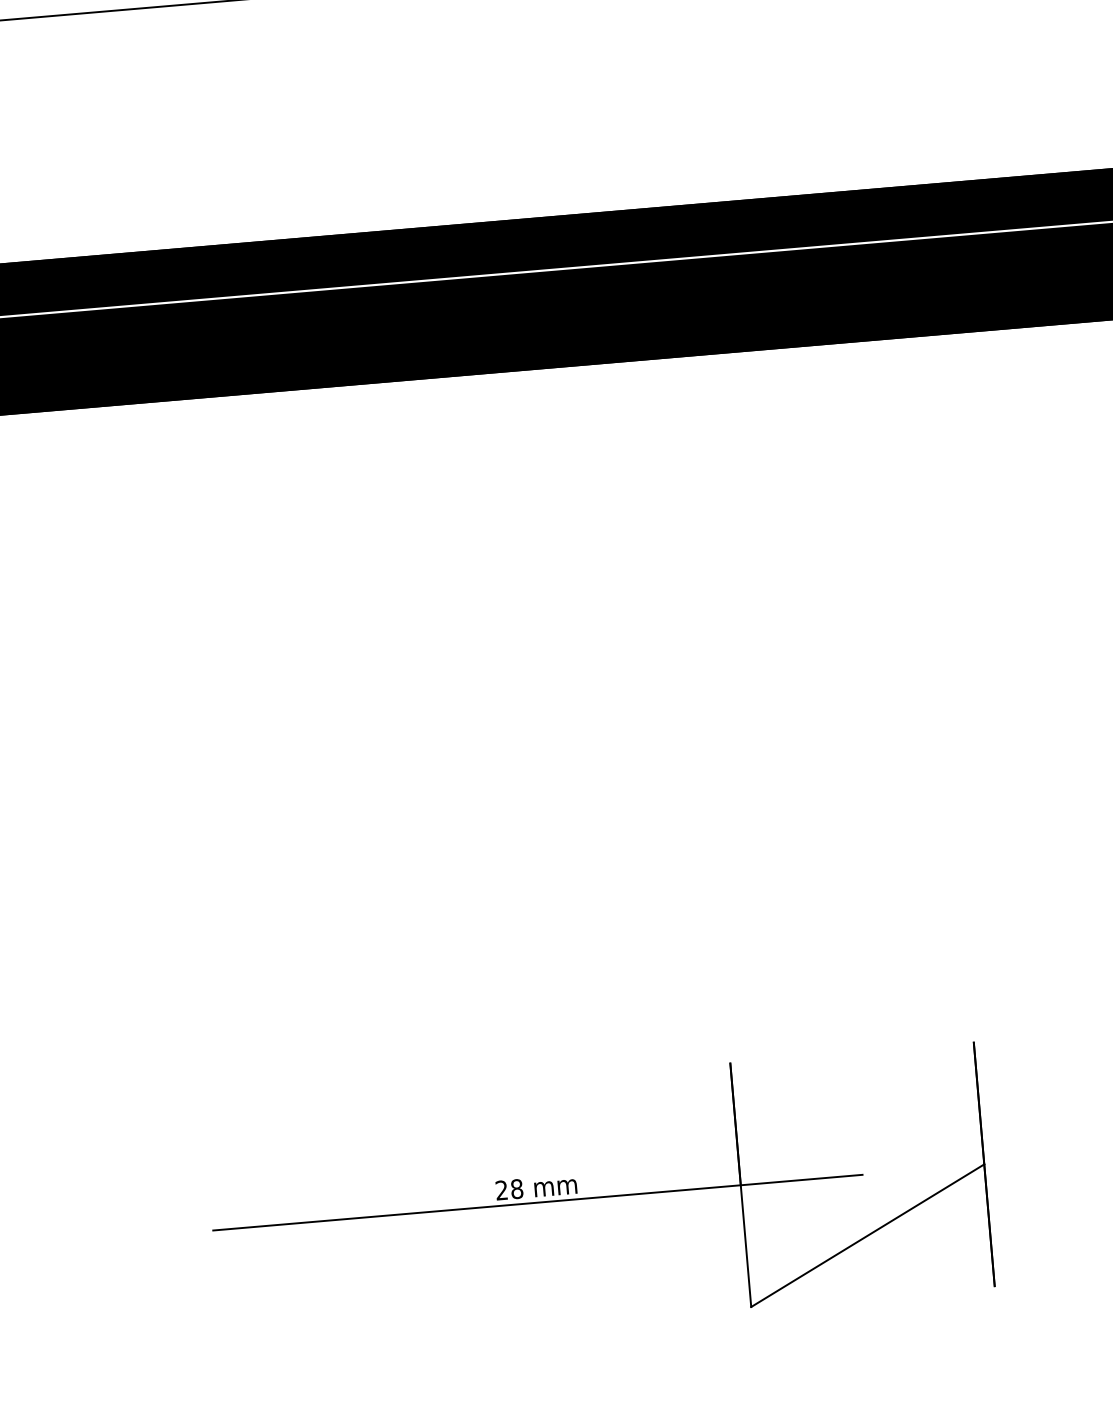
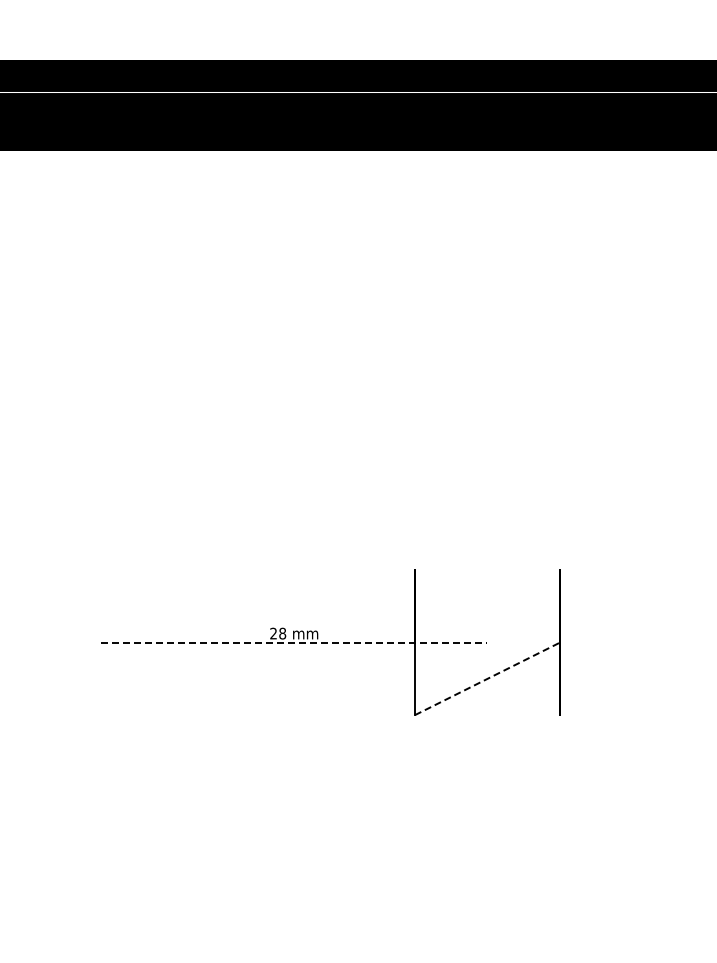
line: (538, 1202) -> (294, 642), solid -> dashed
line: (867, 1235) -> (487, 678), solid -> dashed

